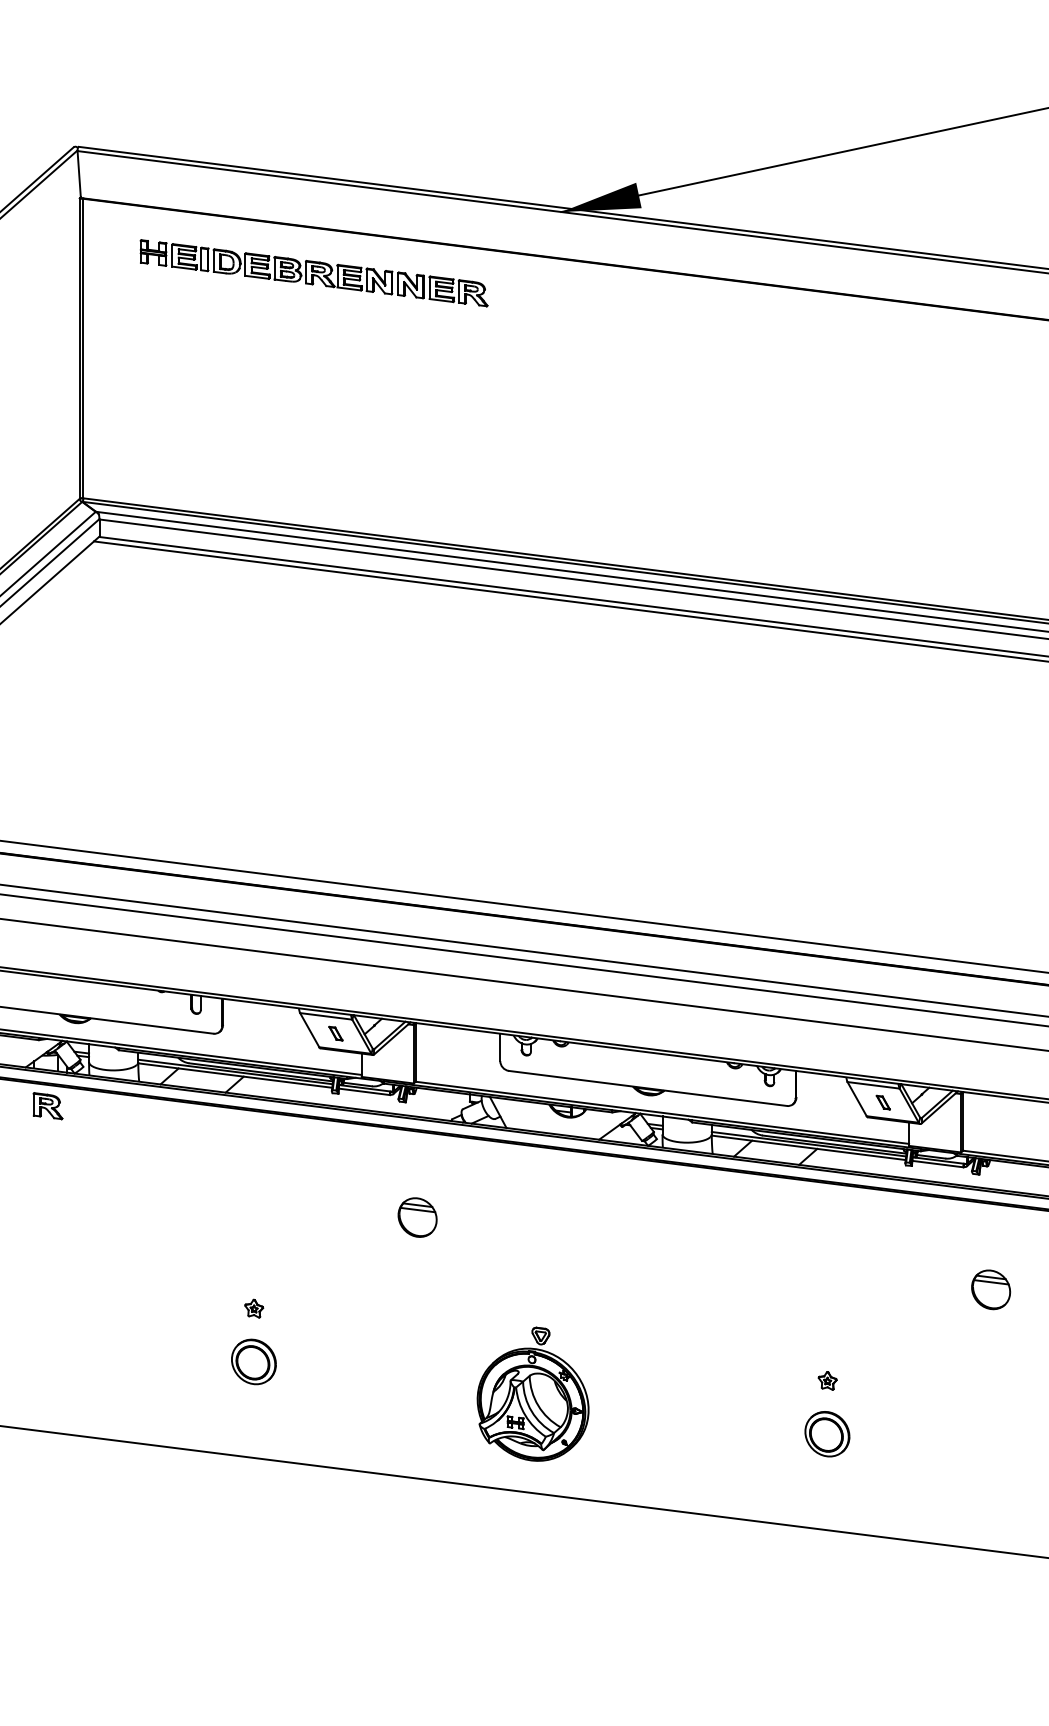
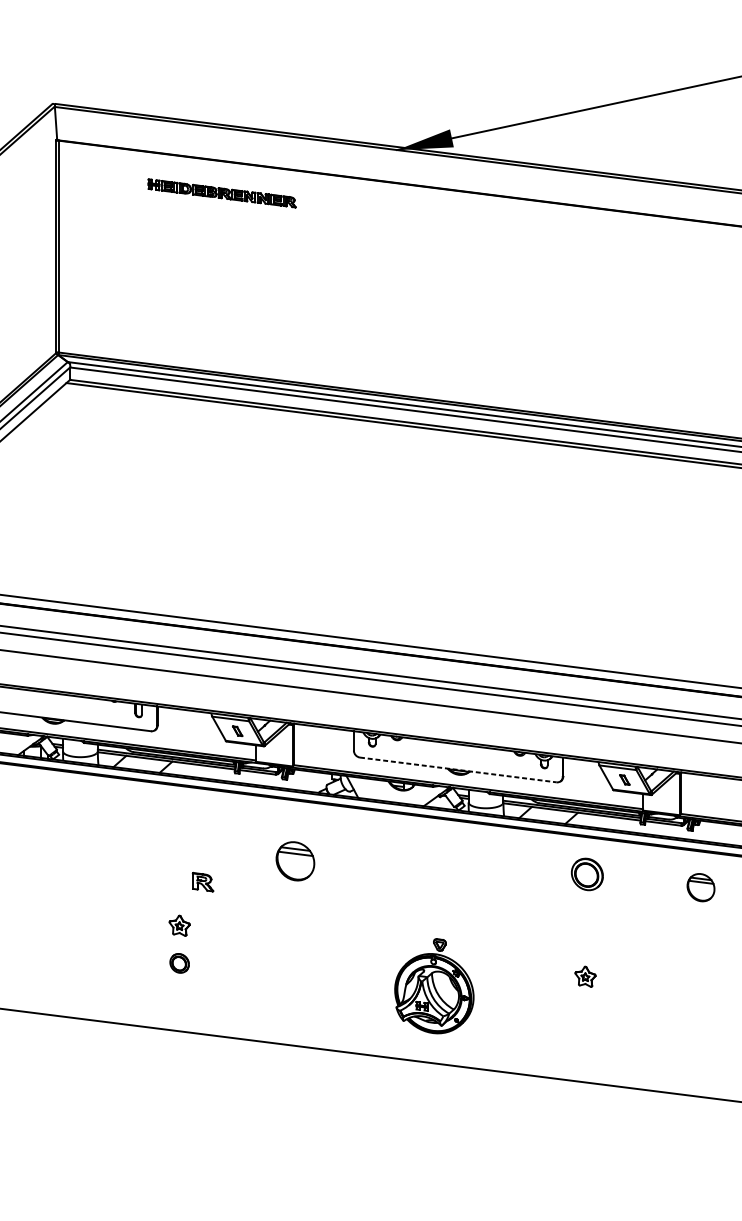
part: (313, 273) -> (221, 193), size x0.6
line: (648, 1088) -> (458, 769), solid -> dashed
part: (47, 1106) -> (202, 882), moved
part: (417, 1217) -> (295, 861), size x1.4
part: (991, 1289) -> (701, 887), moved
part: (254, 1308) -> (180, 925), size x1.6
part: (253, 1361) -> (179, 963), size x0.6
part: (827, 1380) -> (585, 976), size x1.6
part: (532, 1393) -> (433, 985), moved
part: (827, 1434) -> (587, 874), moved

